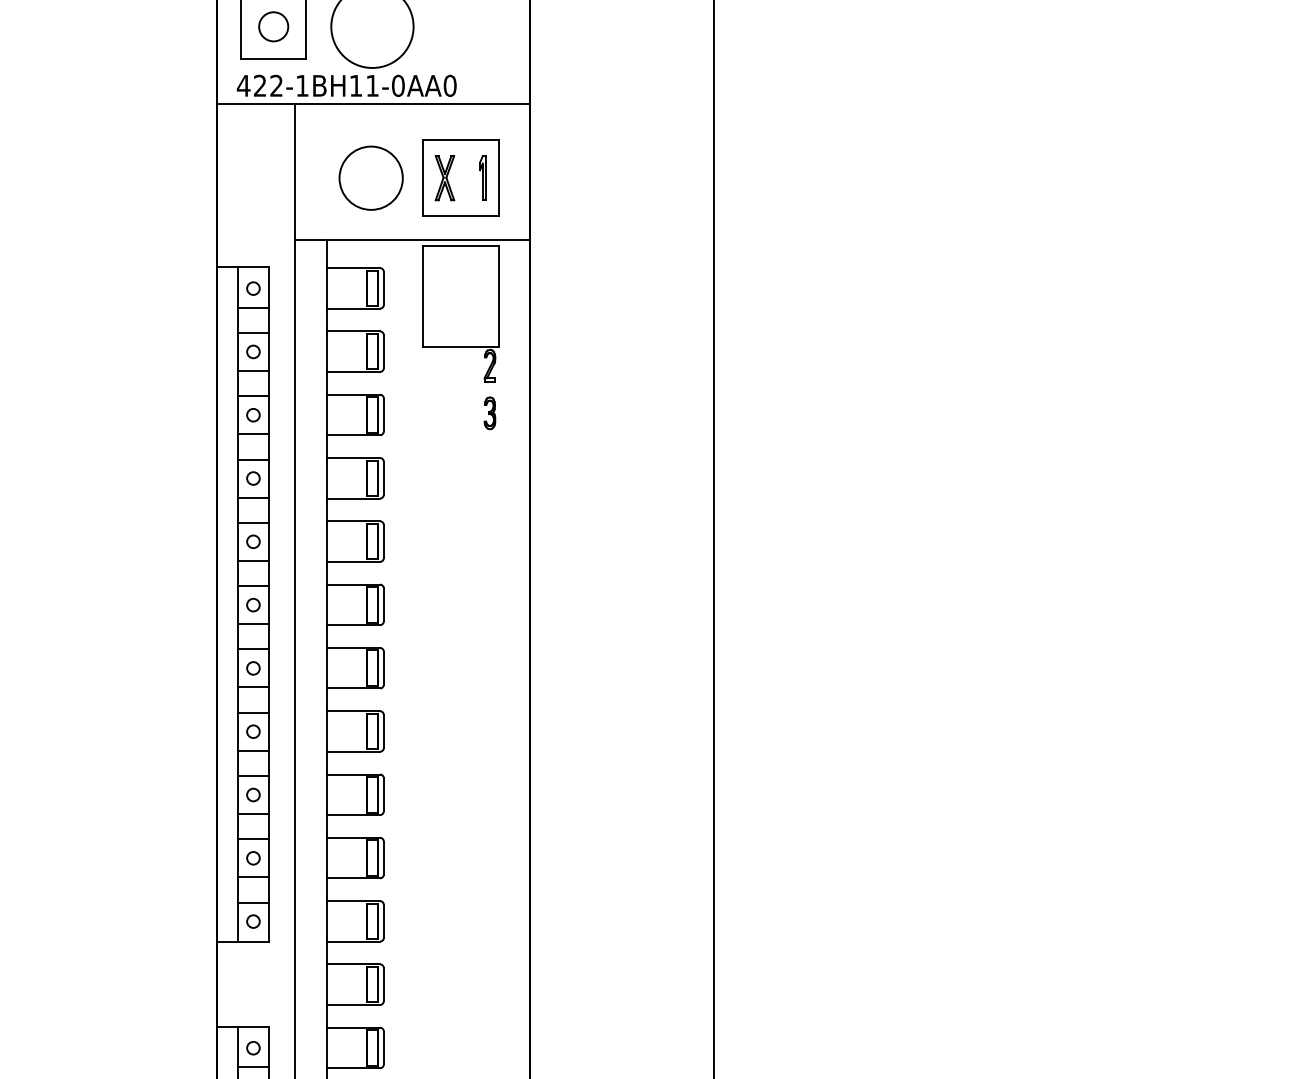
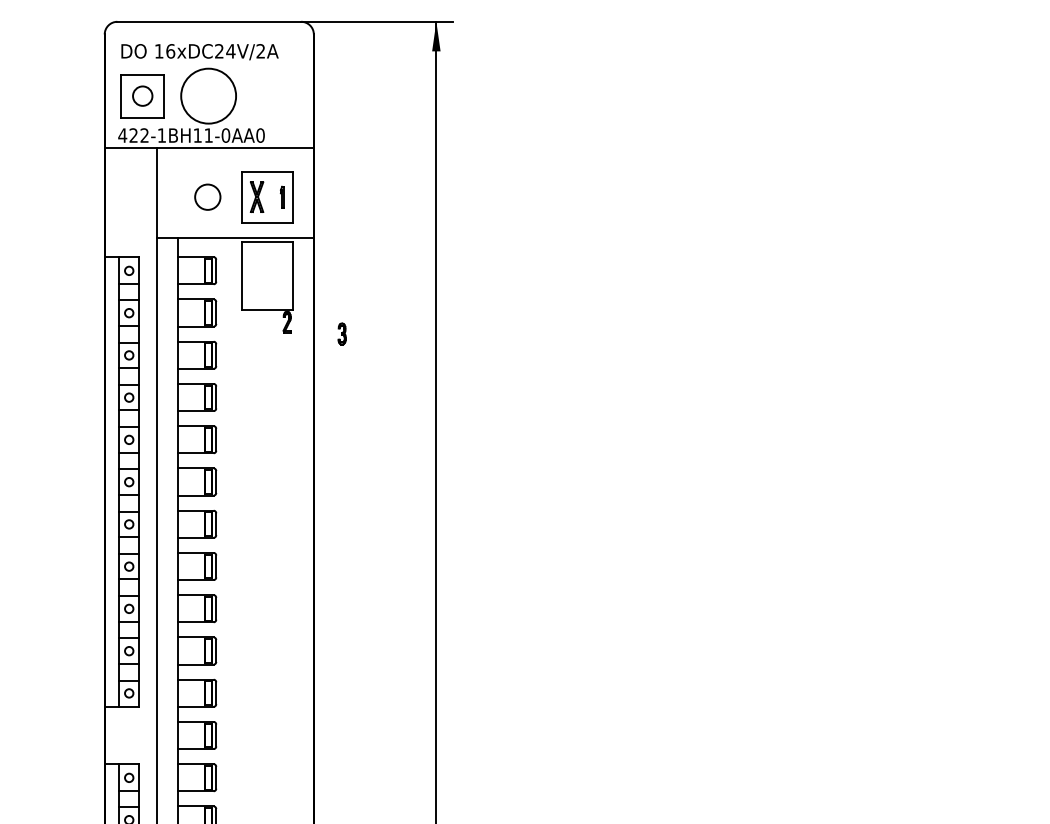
part: (481, 177) -> (281, 196), size x0.7
circle: (370, 178) -> (207, 197), size x0.6
part: (489, 412) -> (341, 333), moved

